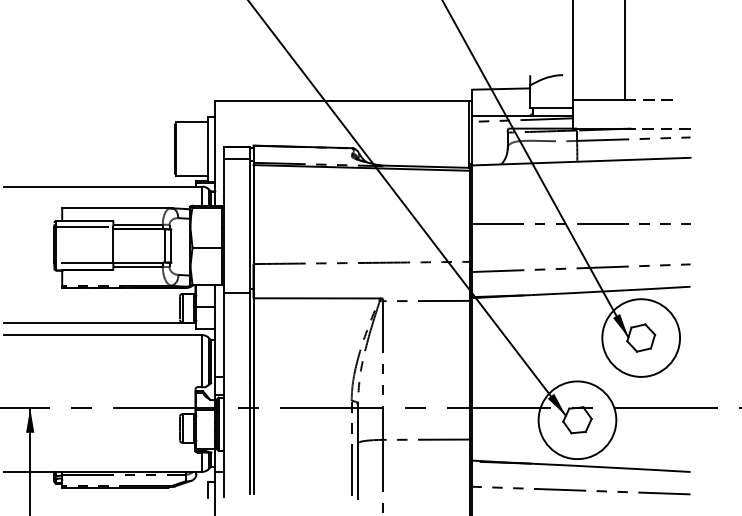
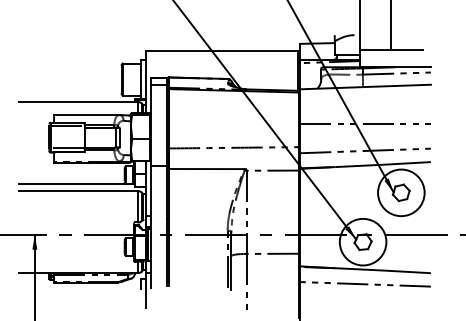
line: (651, 99) -> (407, 49), dashed -> solid
line: (661, 129) -> (413, 67), dashed -> solid

